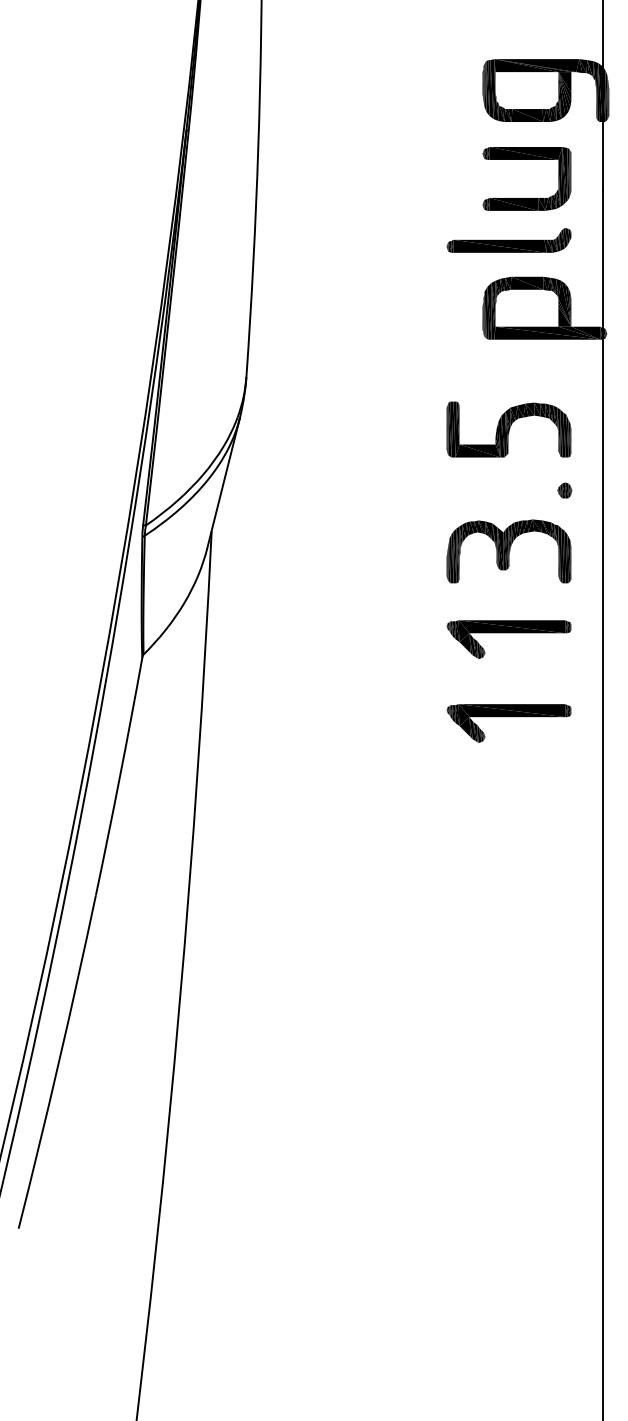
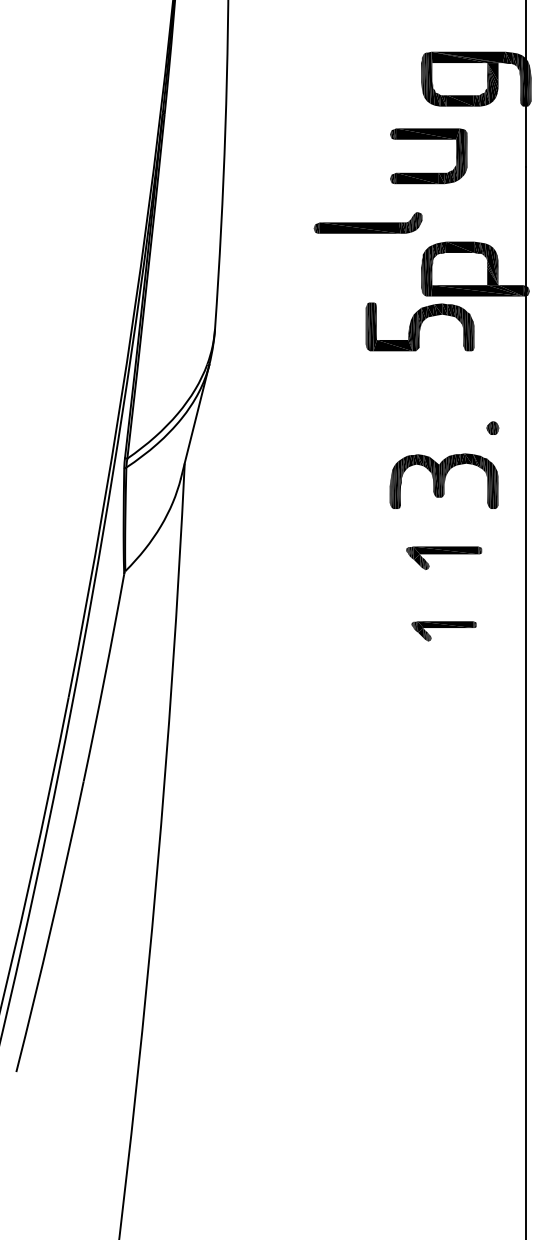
part: (526, 197) -> (428, 172), moved
part: (508, 239) -> (367, 222), moved
part: (508, 429) -> (419, 326), moved
part: (508, 640) -> (443, 558), size x0.7
part: (508, 723) -> (443, 631), size x0.6

